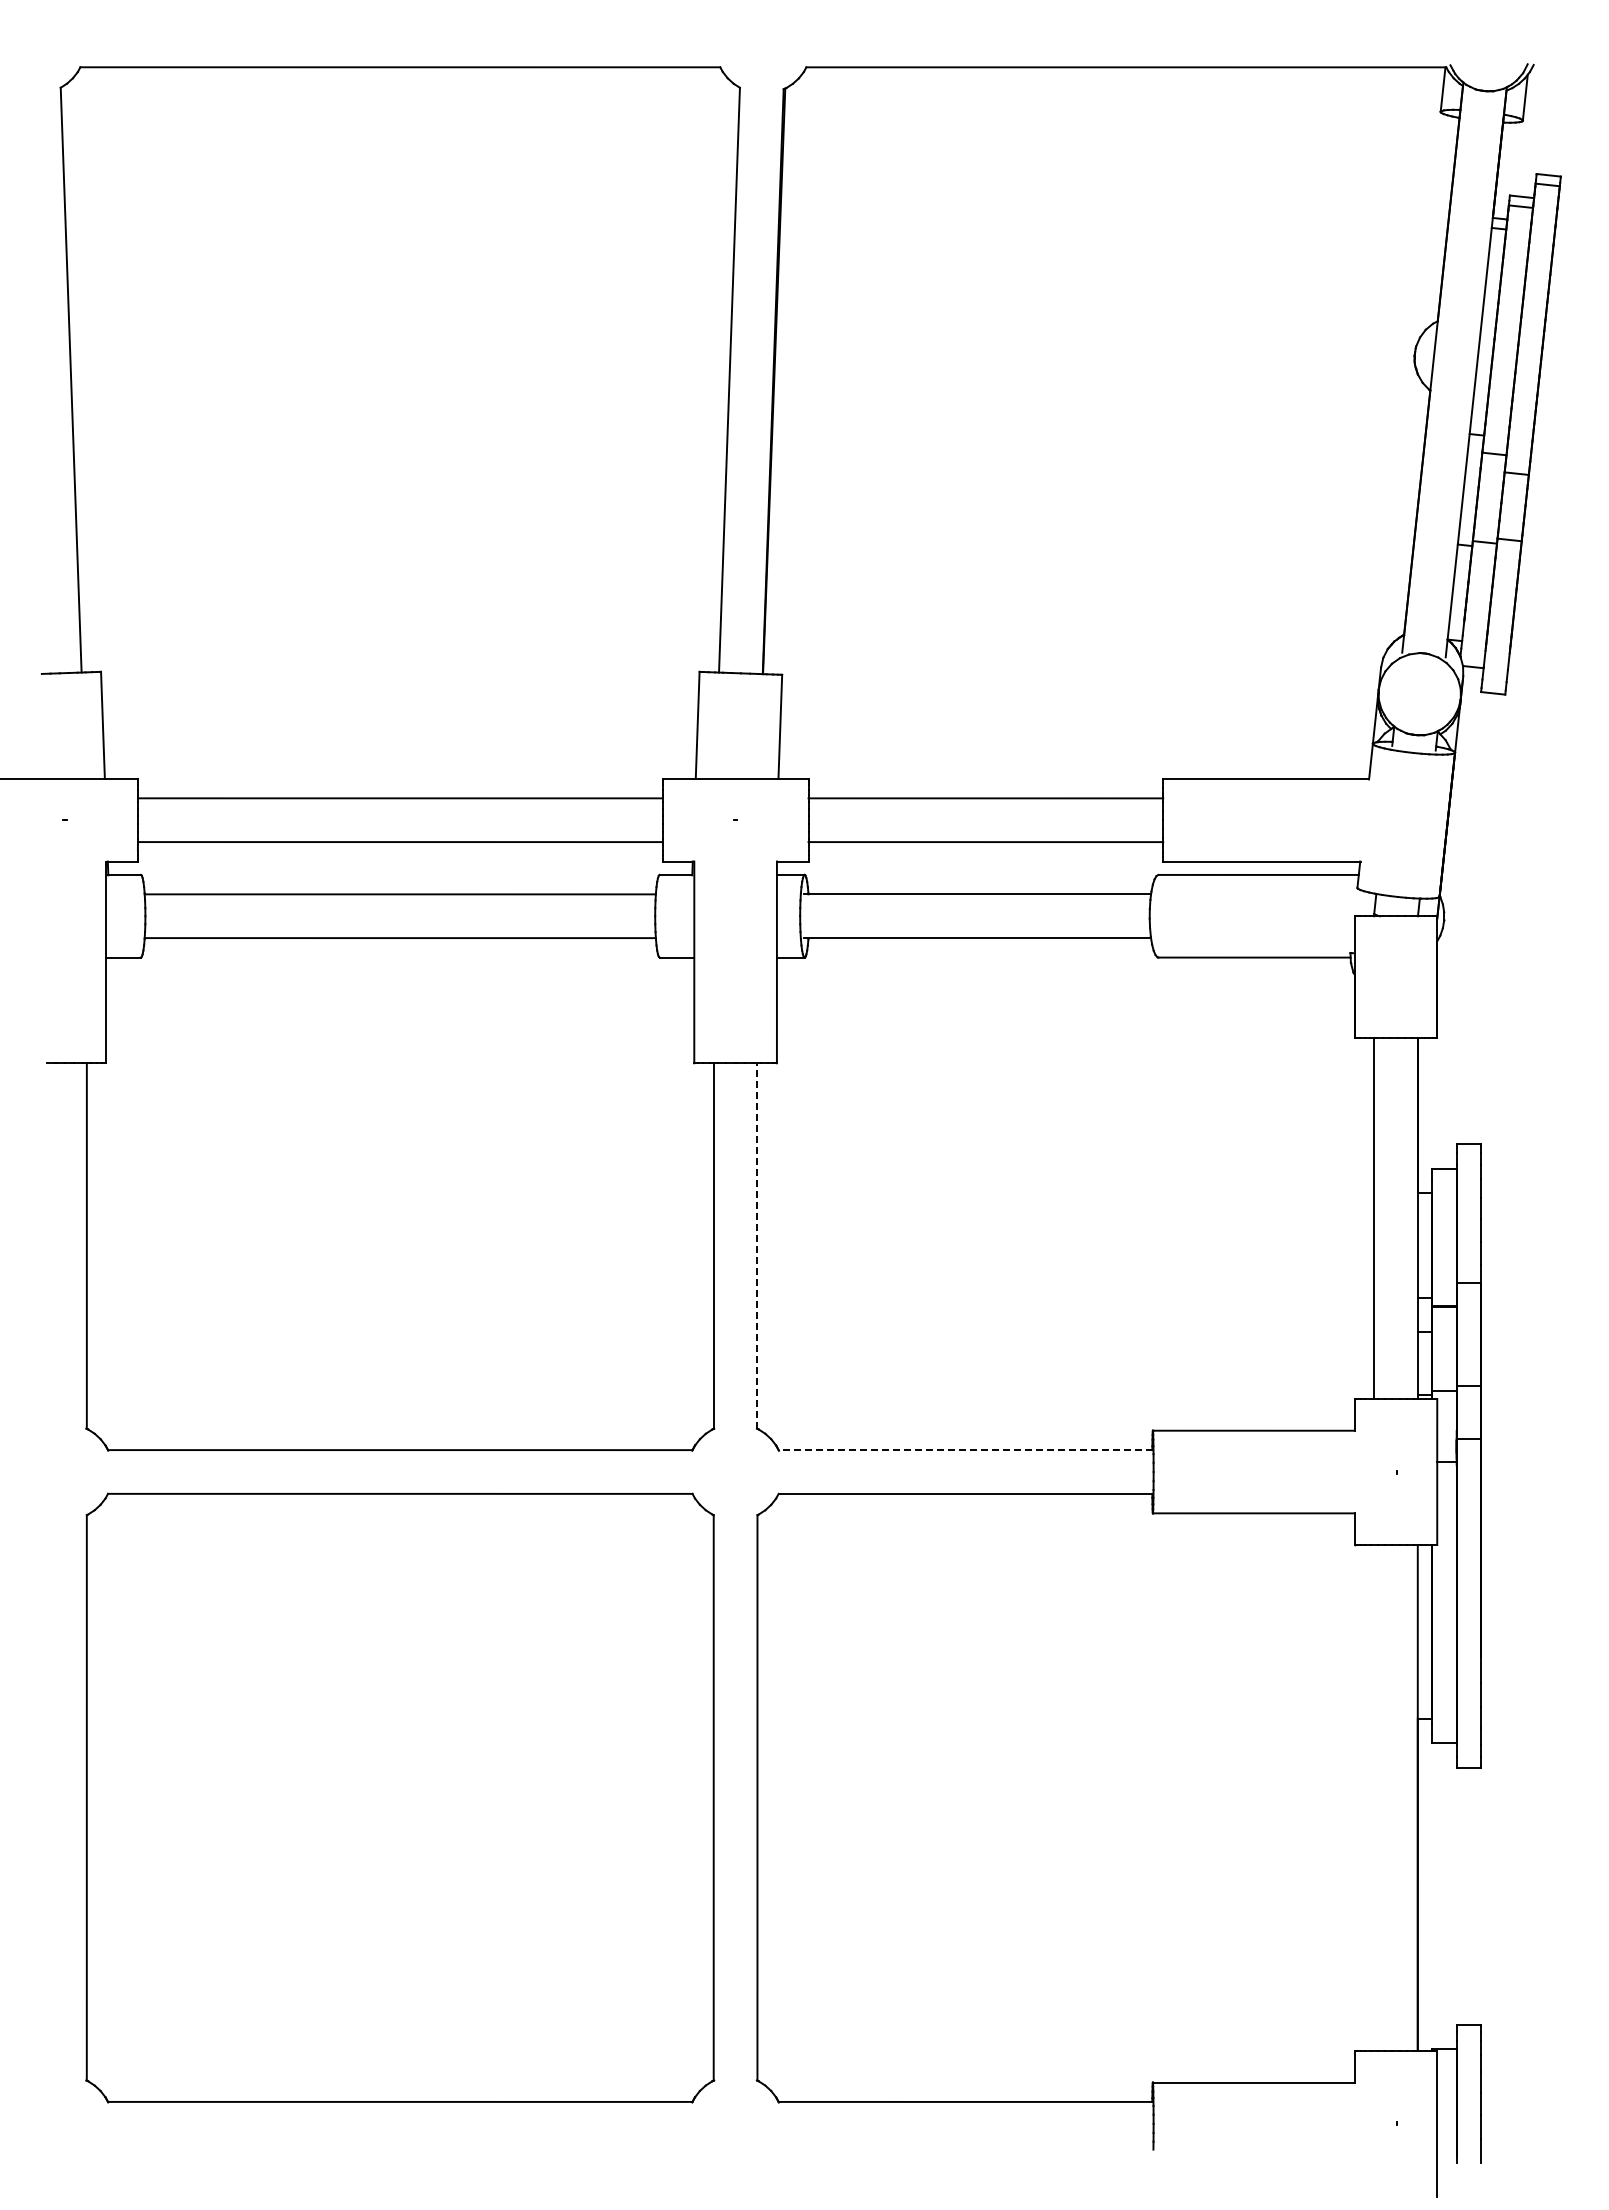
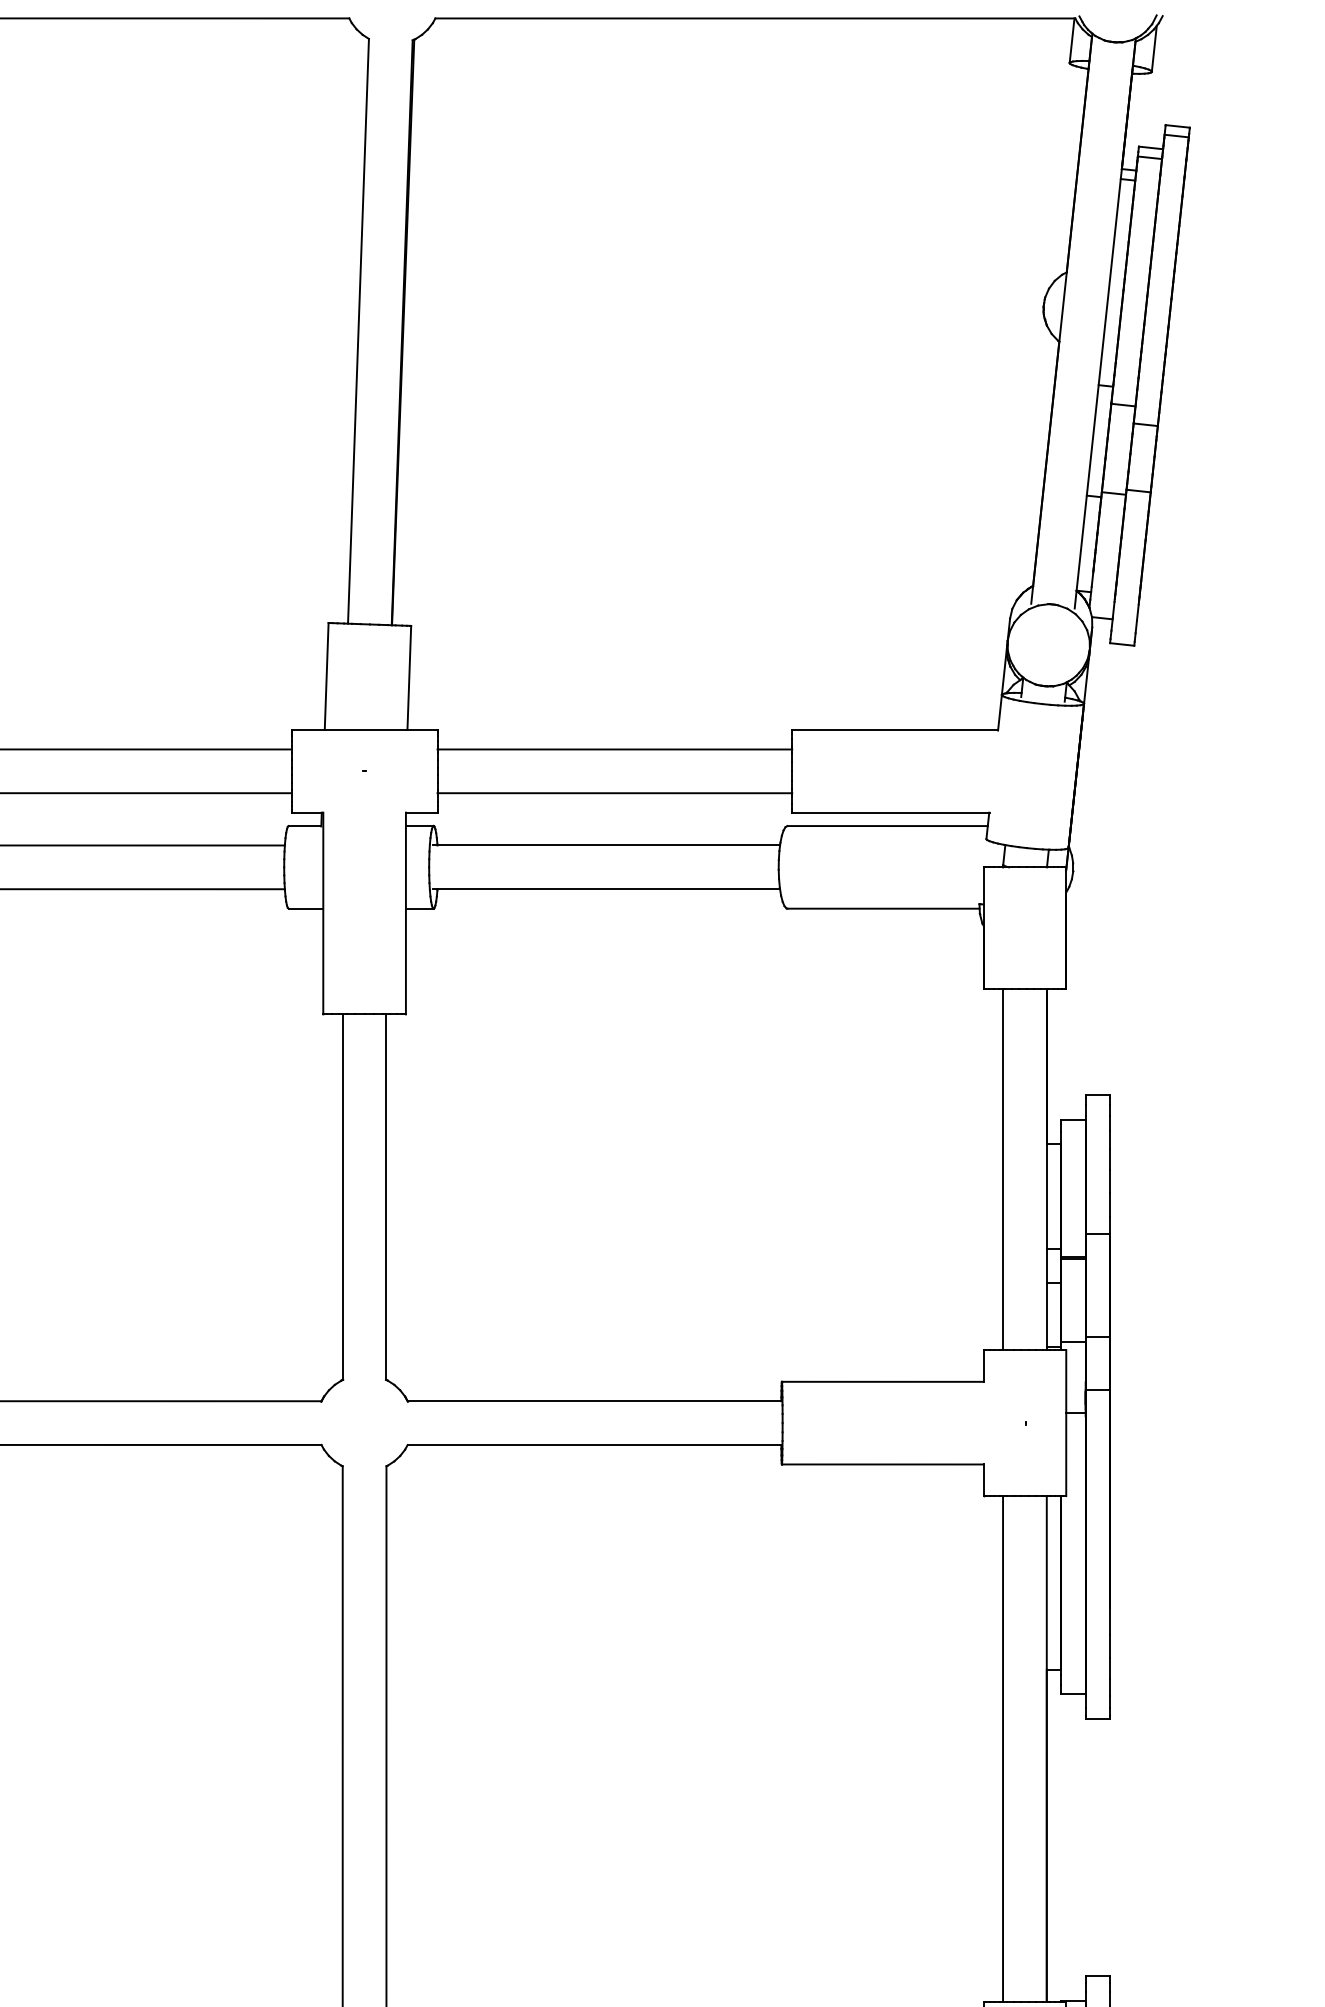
line: (757, 1246) -> (386, 1197), dashed -> solid
line: (965, 1450) -> (594, 1401), dashed -> solid
line: (1374, 1797) -> (1003, 1748), added

